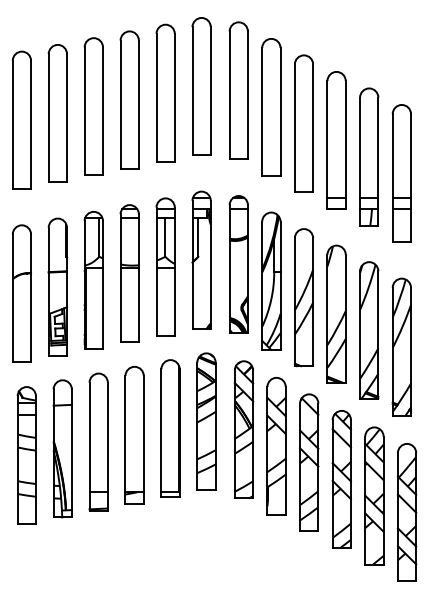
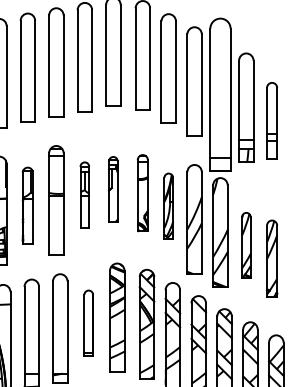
part: (336, 140) -> (220, 94), size x1.4
part: (401, 173) -> (271, 120), size x0.7
part: (201, 259) -> (113, 189), size x0.6
part: (238, 264) -> (142, 193), size x0.7
part: (165, 266) -> (84, 194), size x0.6
part: (93, 280) -> (27, 205), size x0.7
part: (271, 280) -> (168, 205), size x0.6
part: (369, 330) -> (246, 245), size x0.6
part: (401, 346) -> (271, 258), size x0.7
part: (170, 428) -> (88, 323), size x0.6

